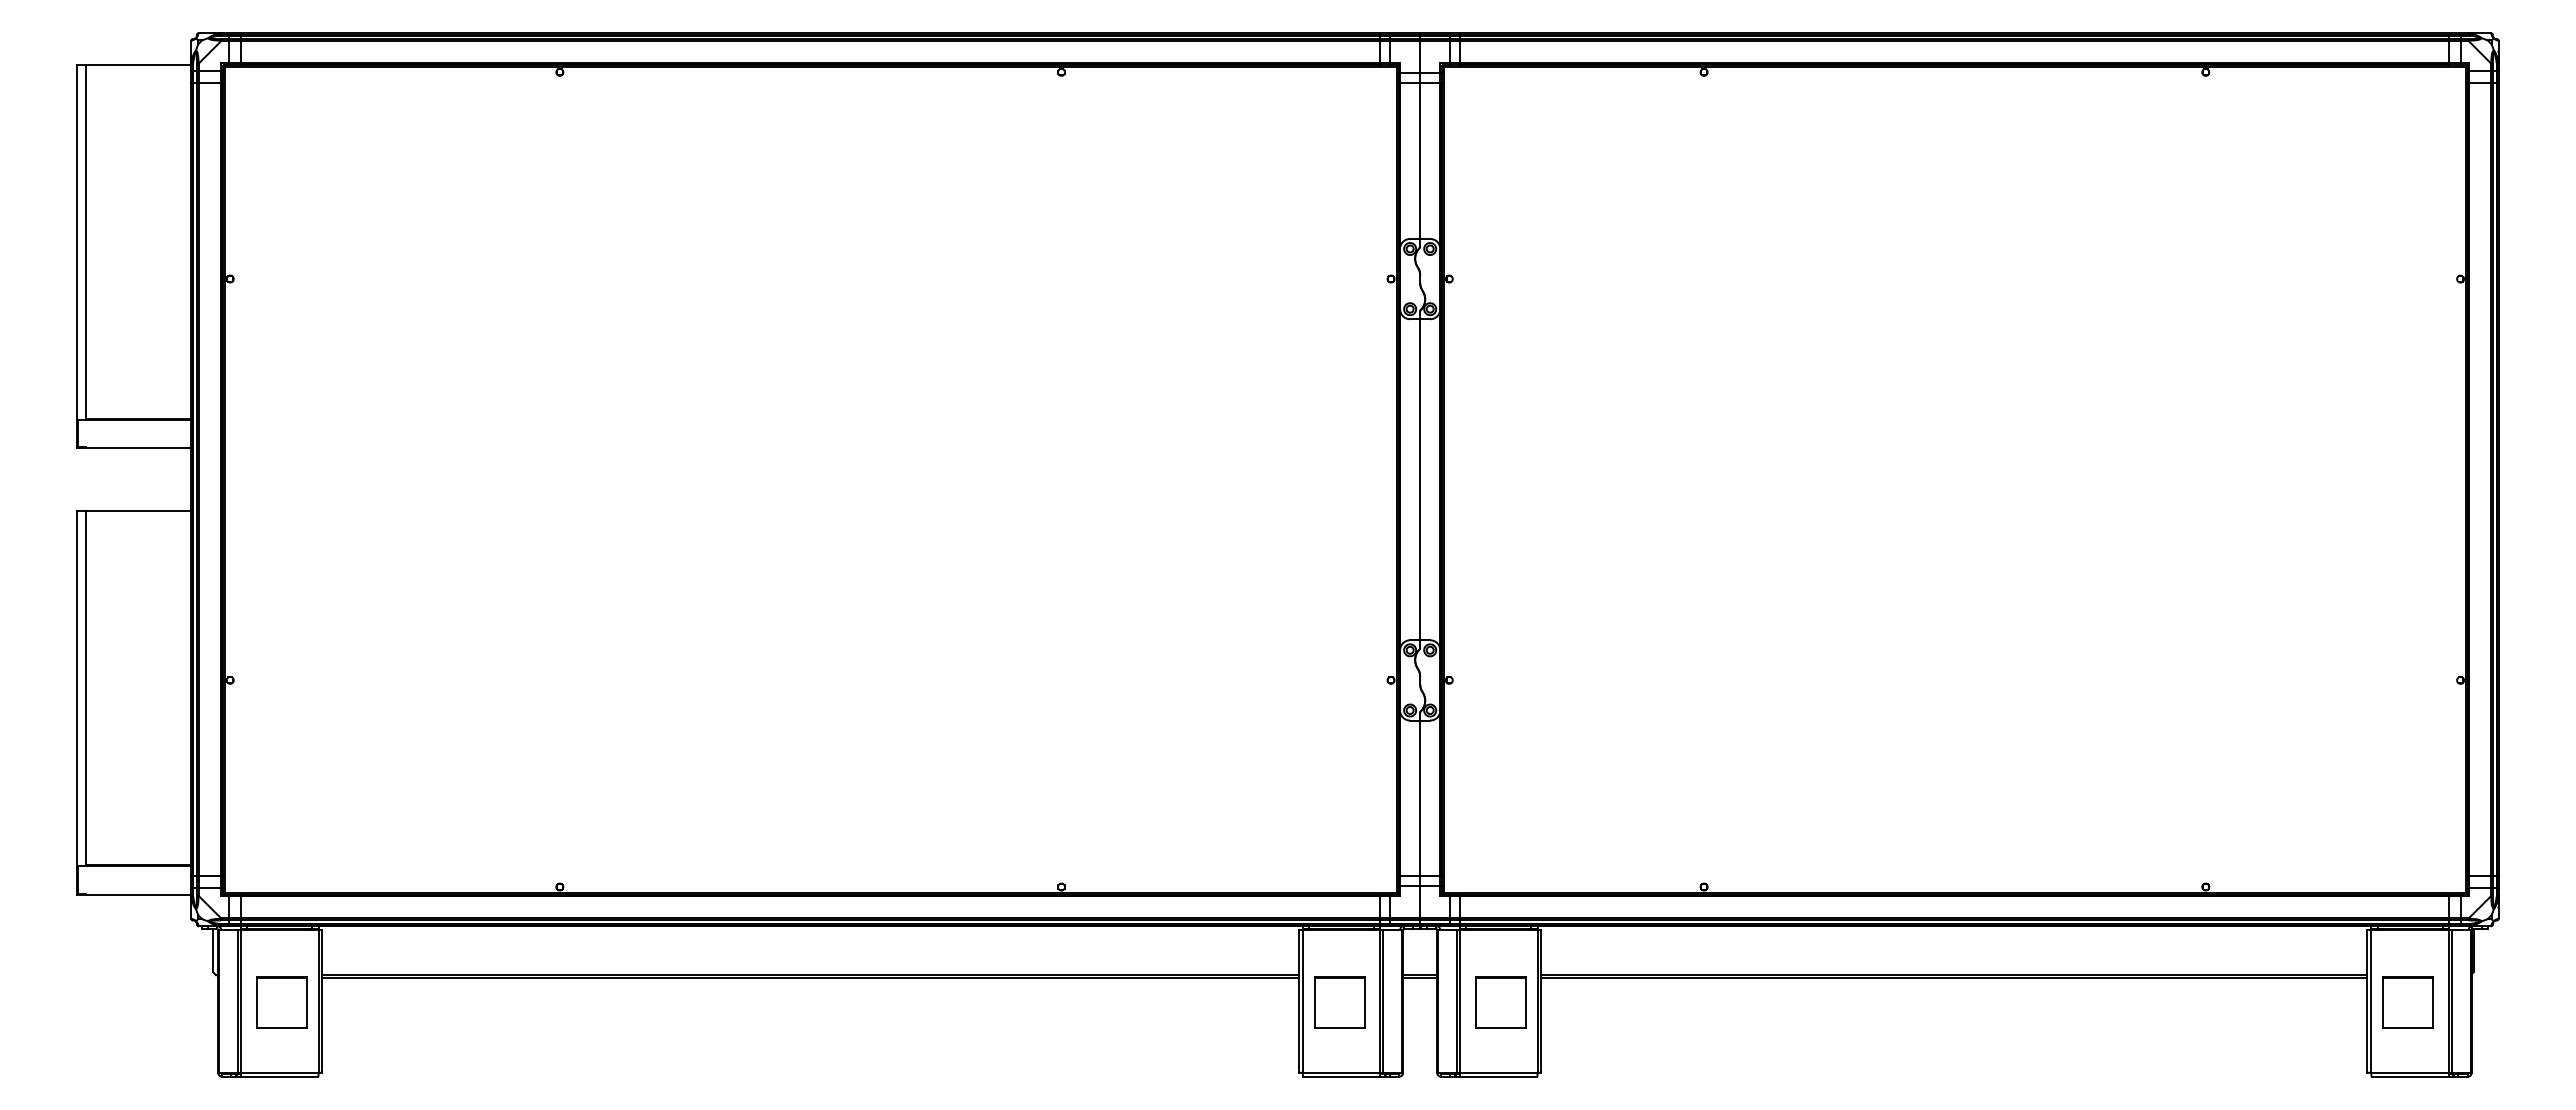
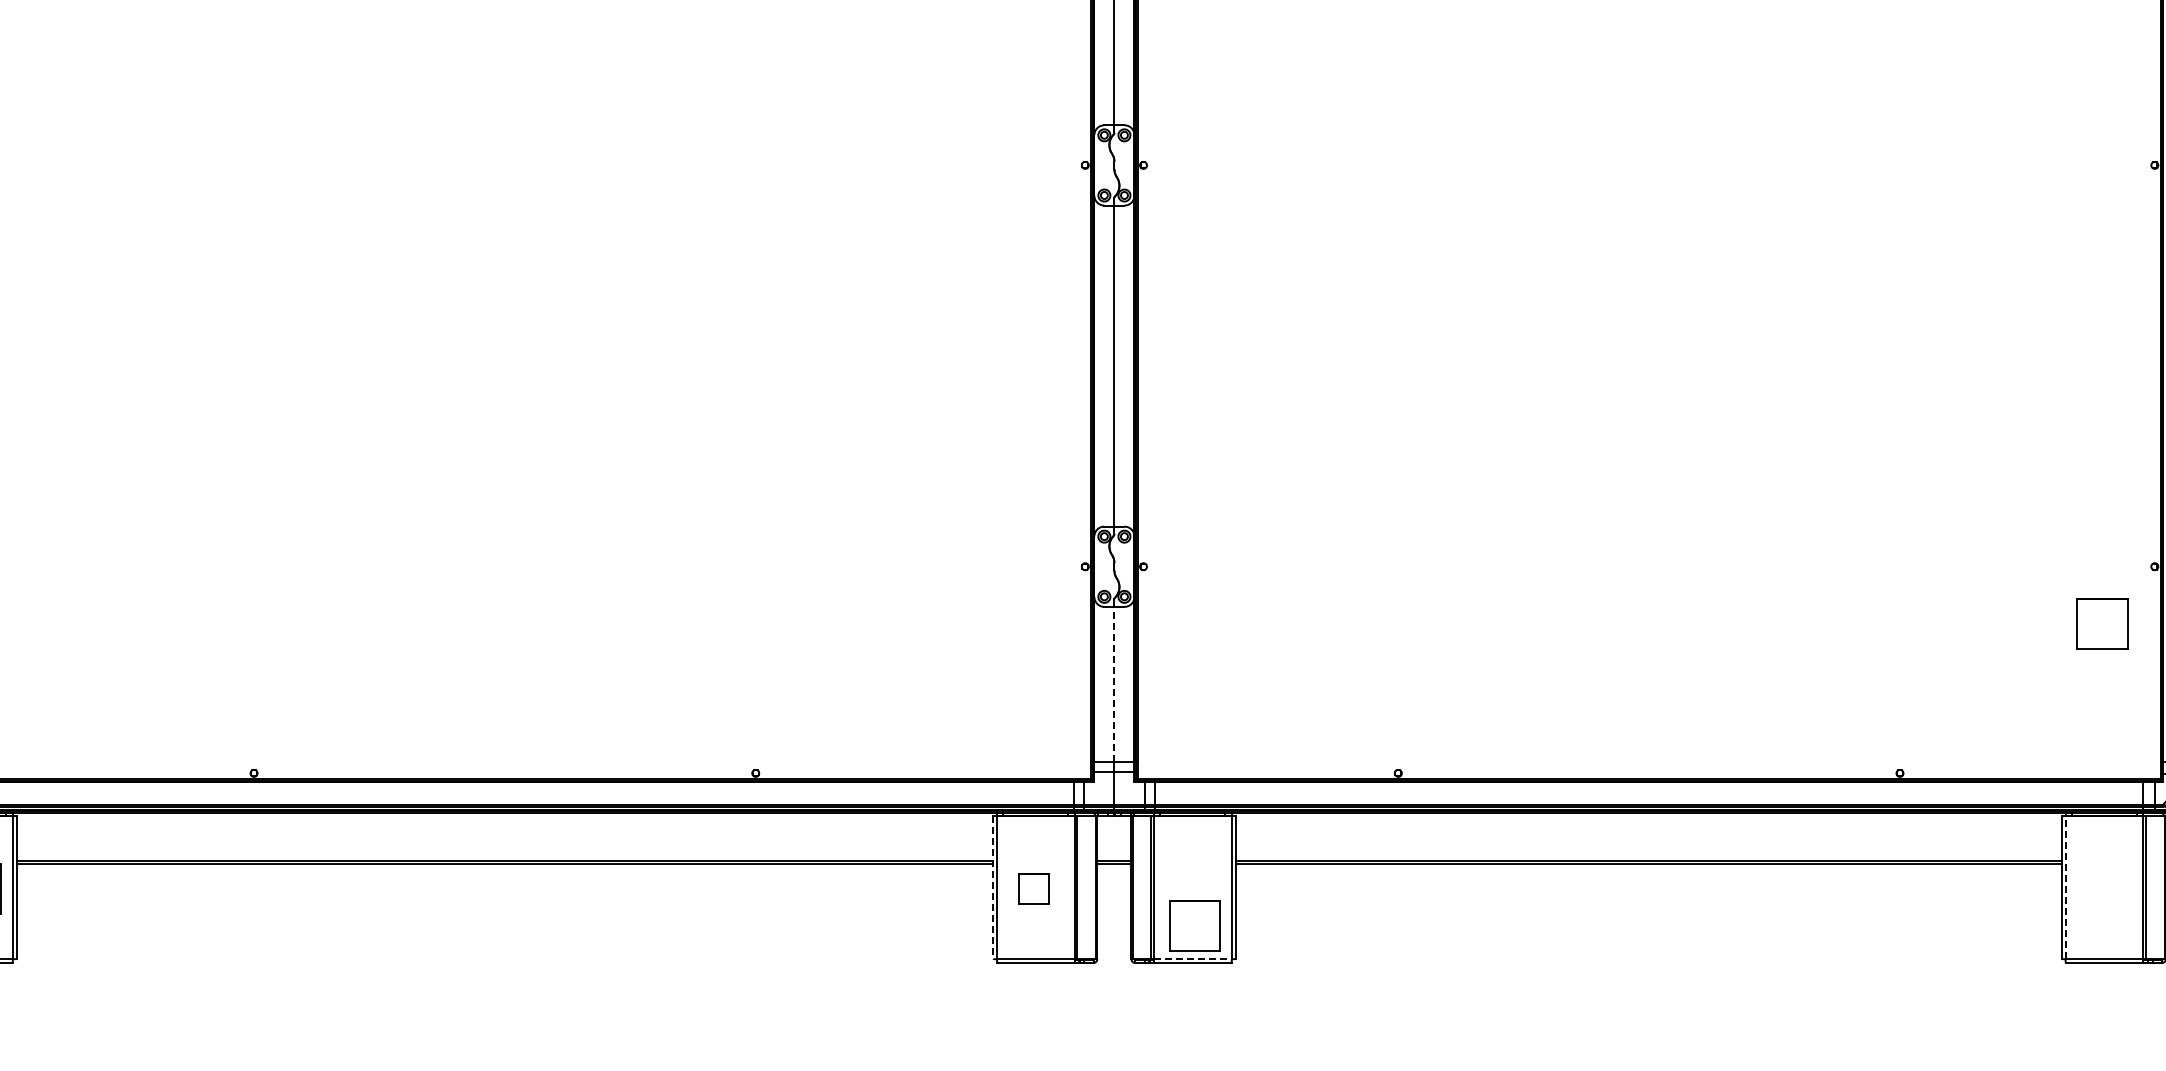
line: (1420, 798) -> (1114, 684), solid -> dashed
line: (2371, 1000) -> (2065, 886), solid -> dashed
line: (1298, 1001) -> (992, 887), solid -> dashed
part: (1339, 1002) -> (1033, 888), size x0.6
part: (1500, 1002) -> (1194, 925), moved
part: (2407, 1002) -> (2101, 623), moved
line: (1498, 1072) -> (1192, 958), solid -> dashed

